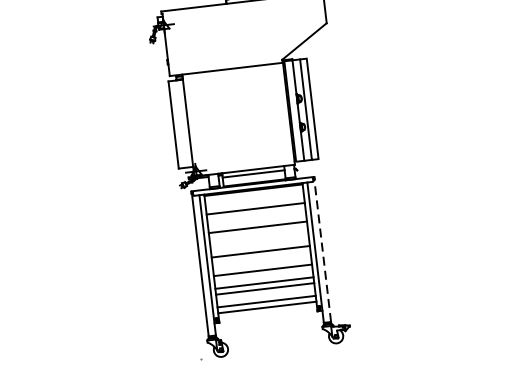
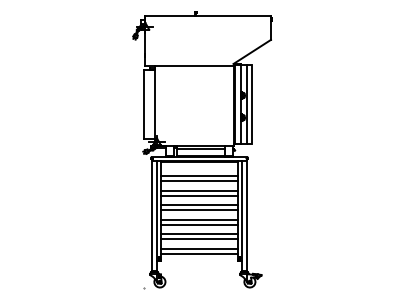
line: (256, 215) -> (199, 181), added
line: (258, 233) -> (199, 195), added
line: (260, 245) -> (199, 205), added
line: (322, 250) -> (247, 214), dashed -> solid
line: (262, 263) -> (199, 219), added

